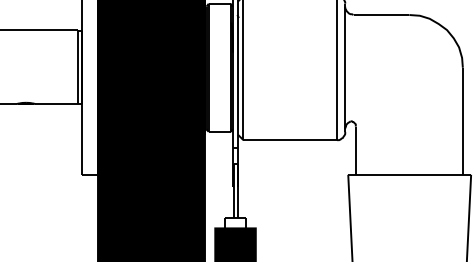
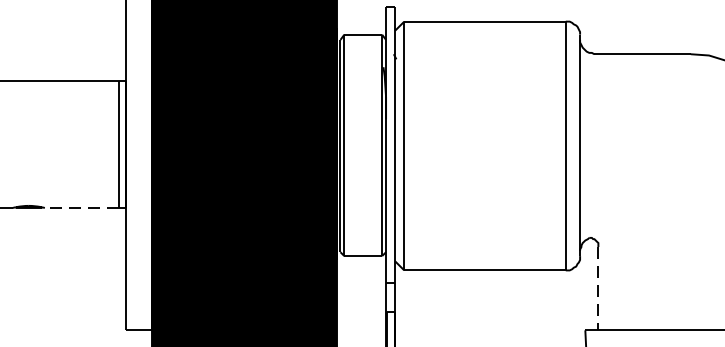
line: (56, 104) -> (81, 208), solid -> dashed
line: (355, 151) -> (597, 290), solid -> dashed

